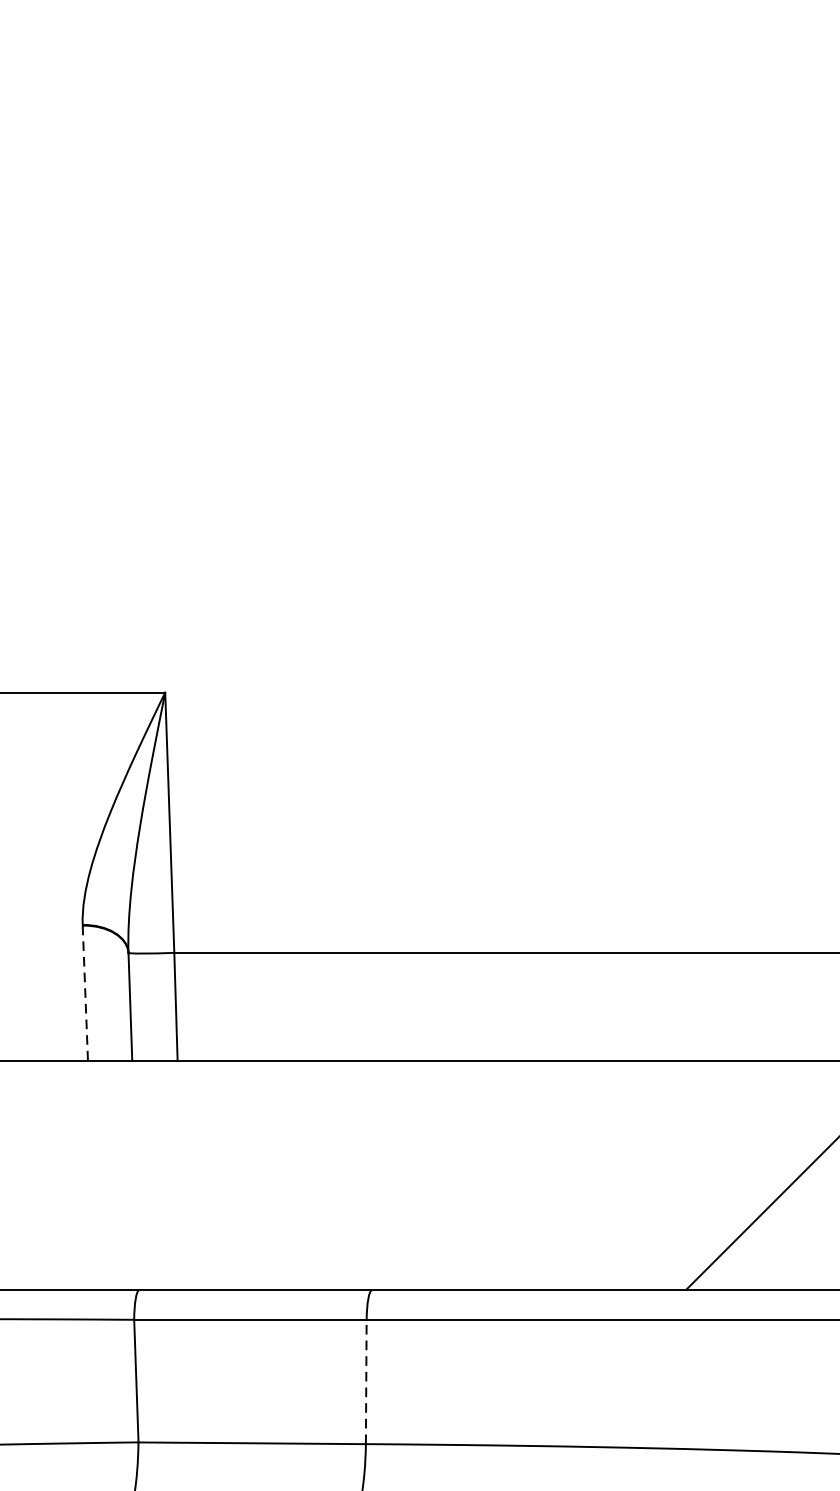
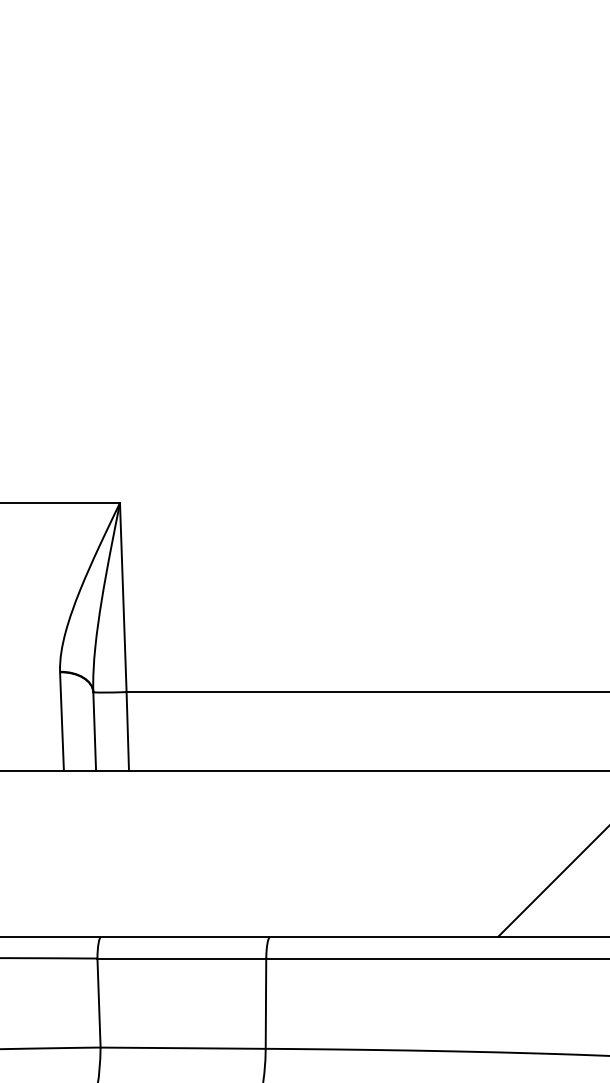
line: (86, 994) -> (62, 722), dashed -> solid
line: (365, 1381) -> (265, 1003), dashed -> solid

